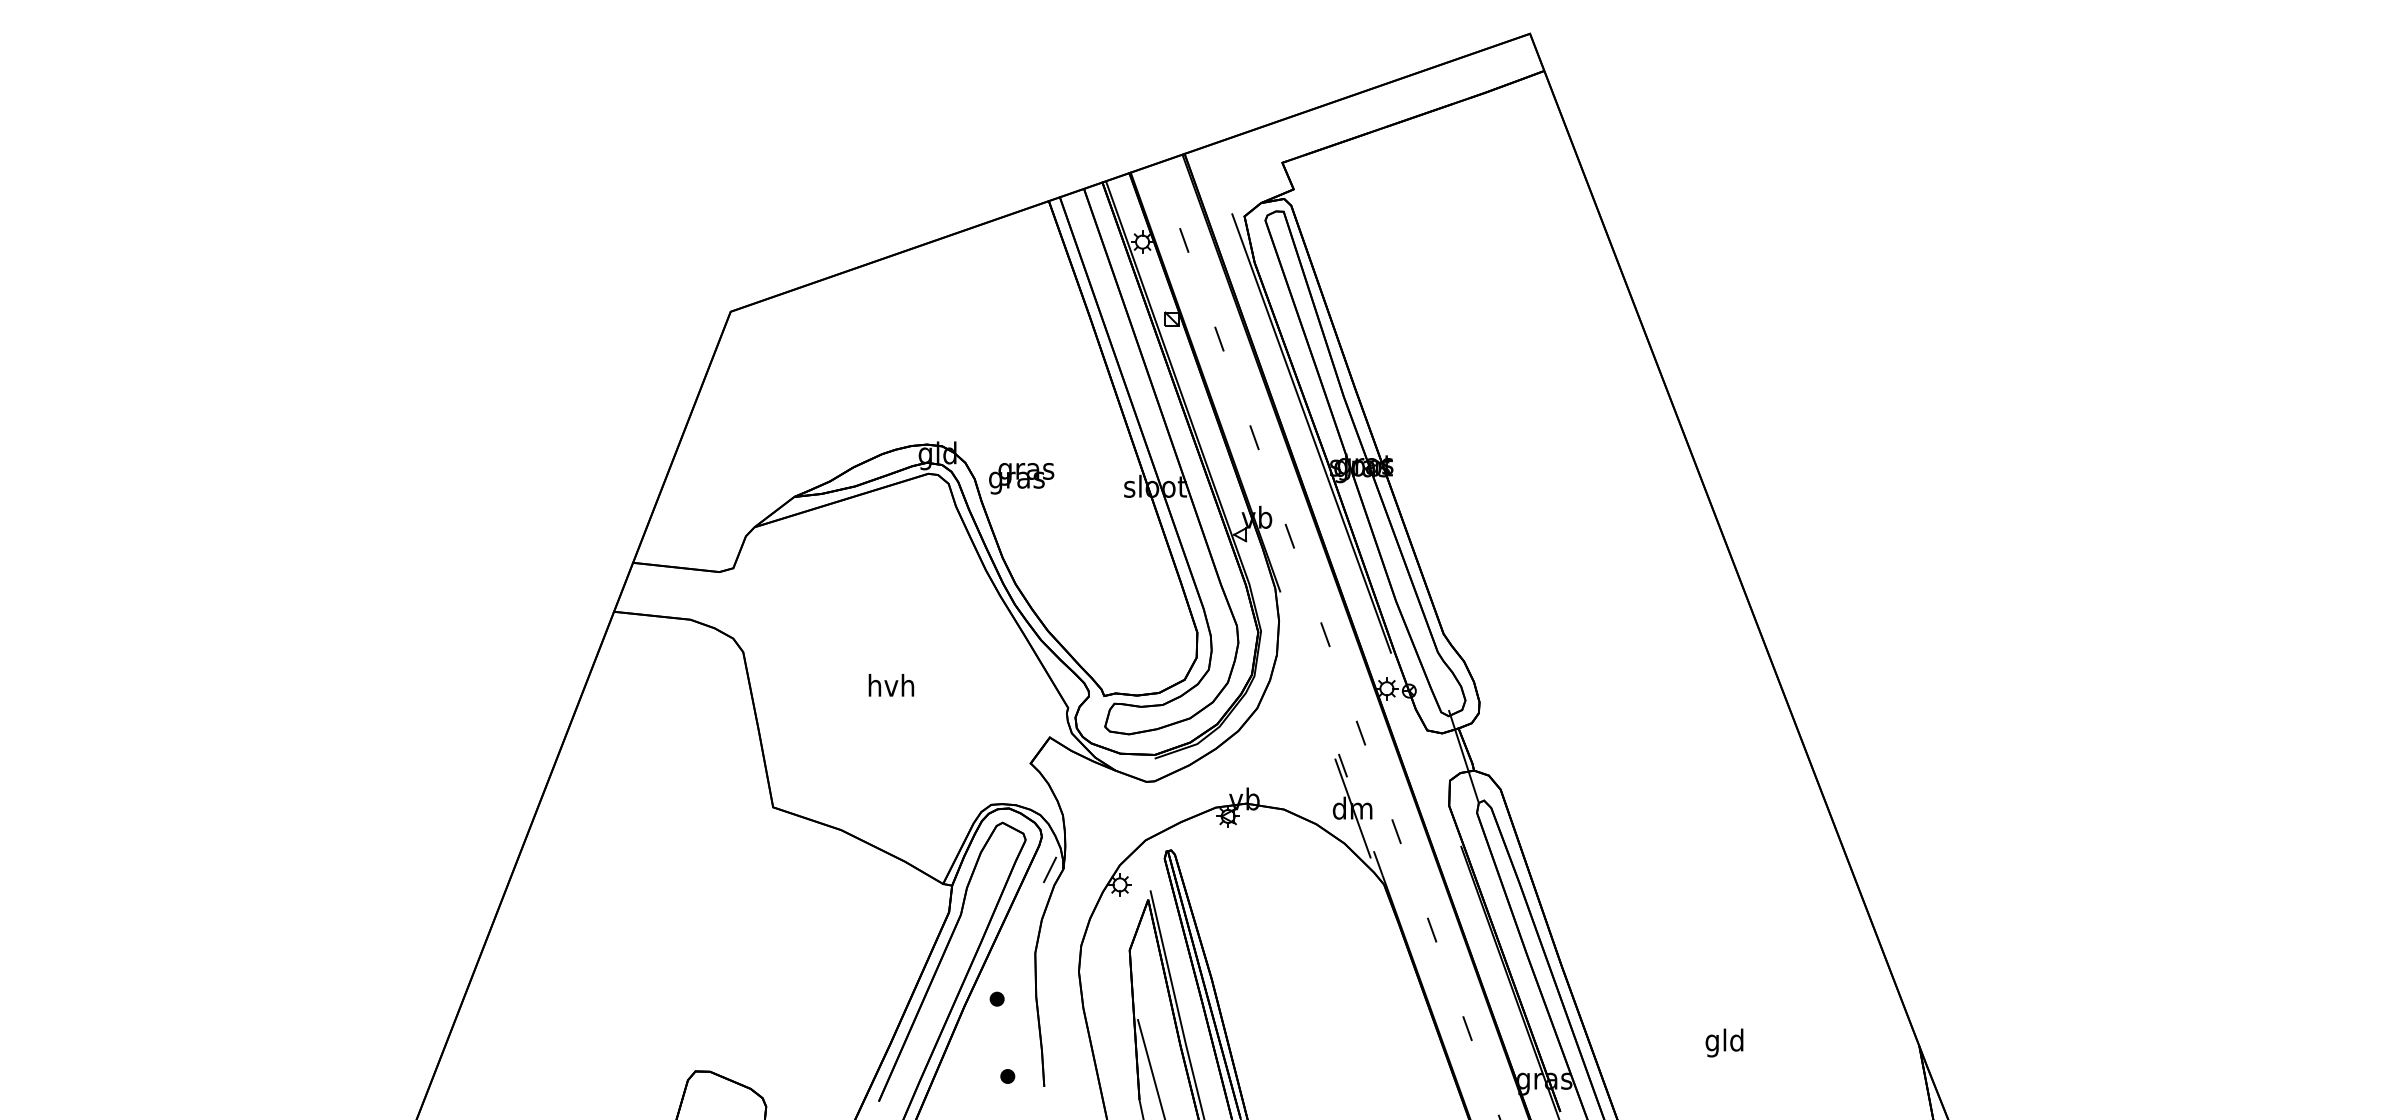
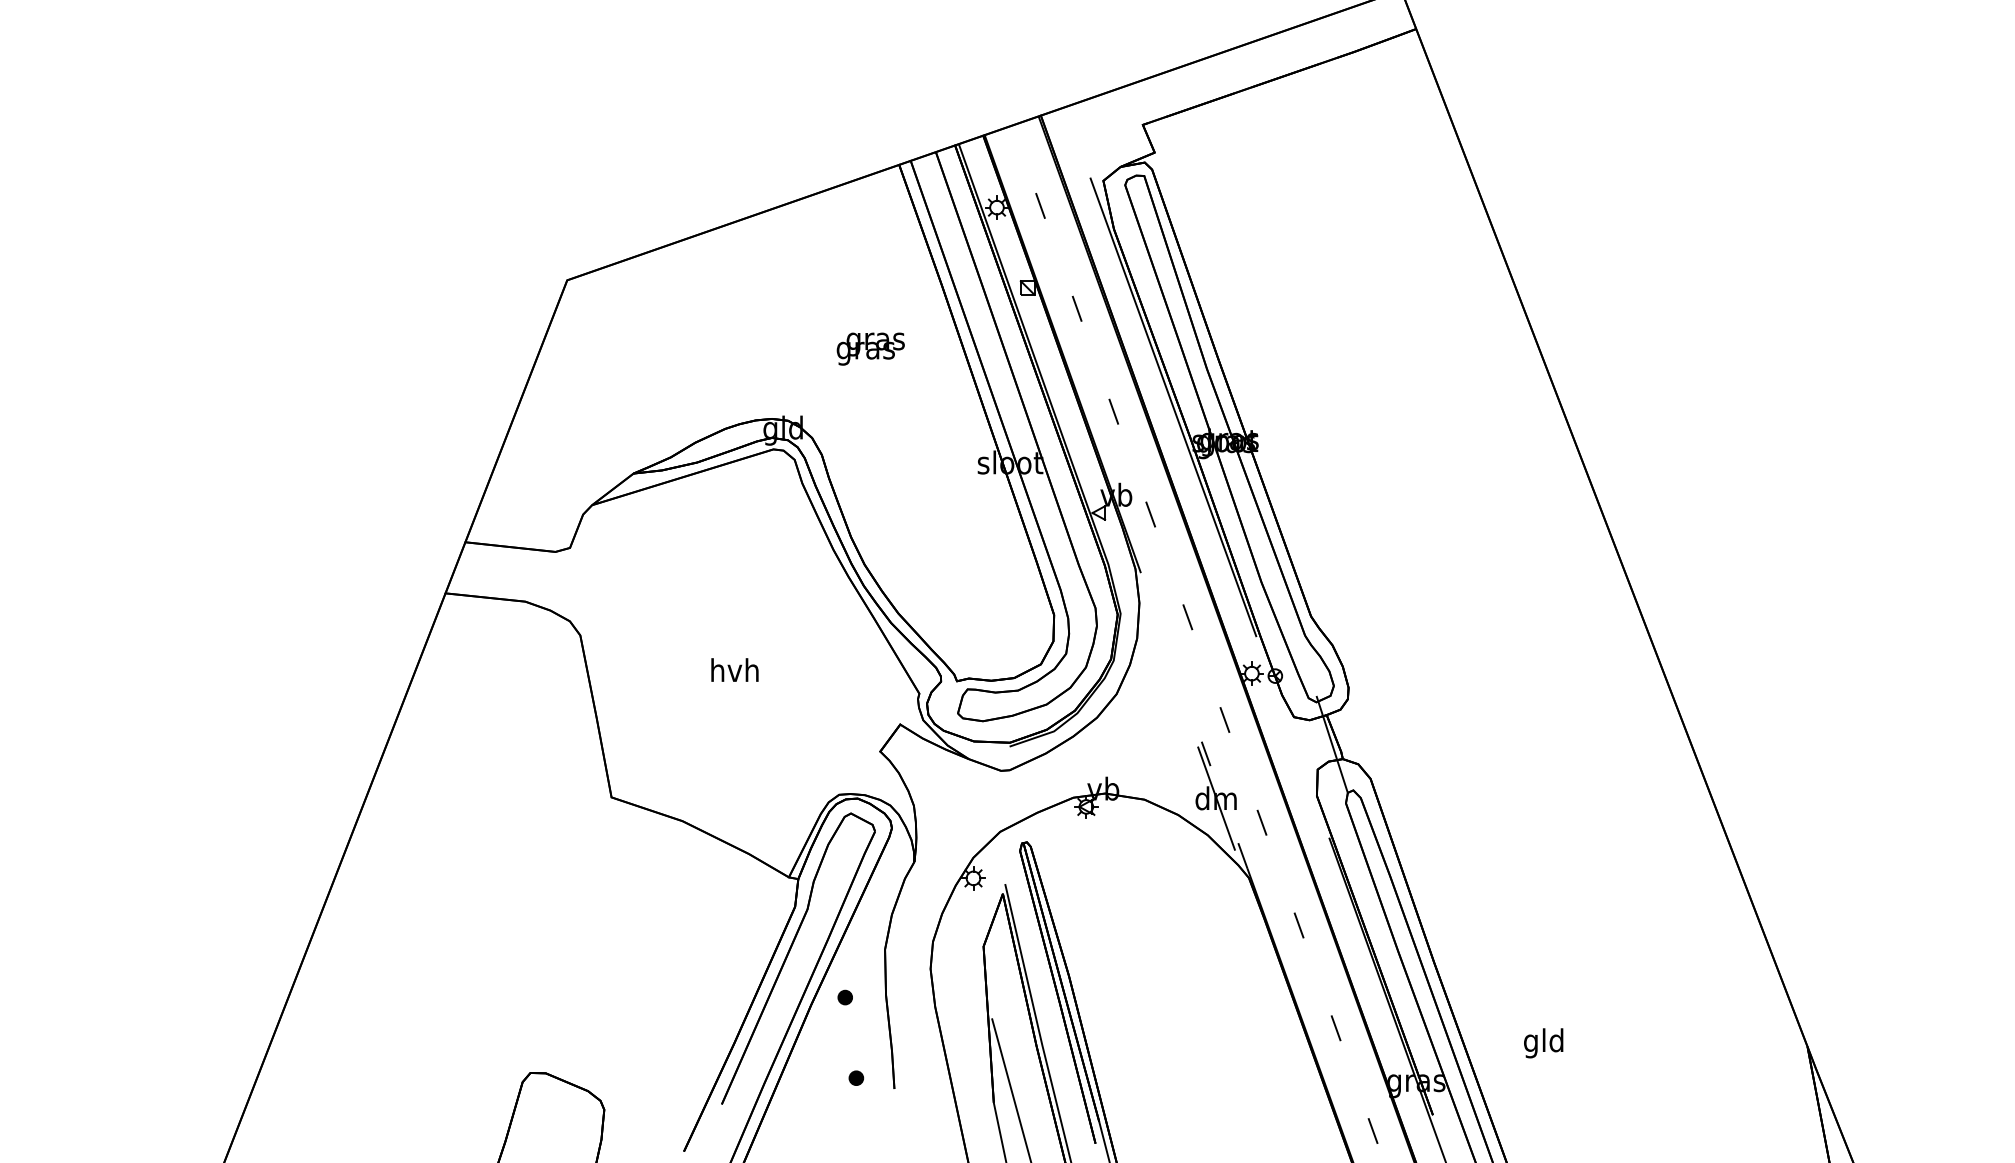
text: (1021, 478) -> (870, 348), moved
line: (1050, 869) -> (900, 862), removed
text: (1724, 1042) -> (1543, 1042), moved

